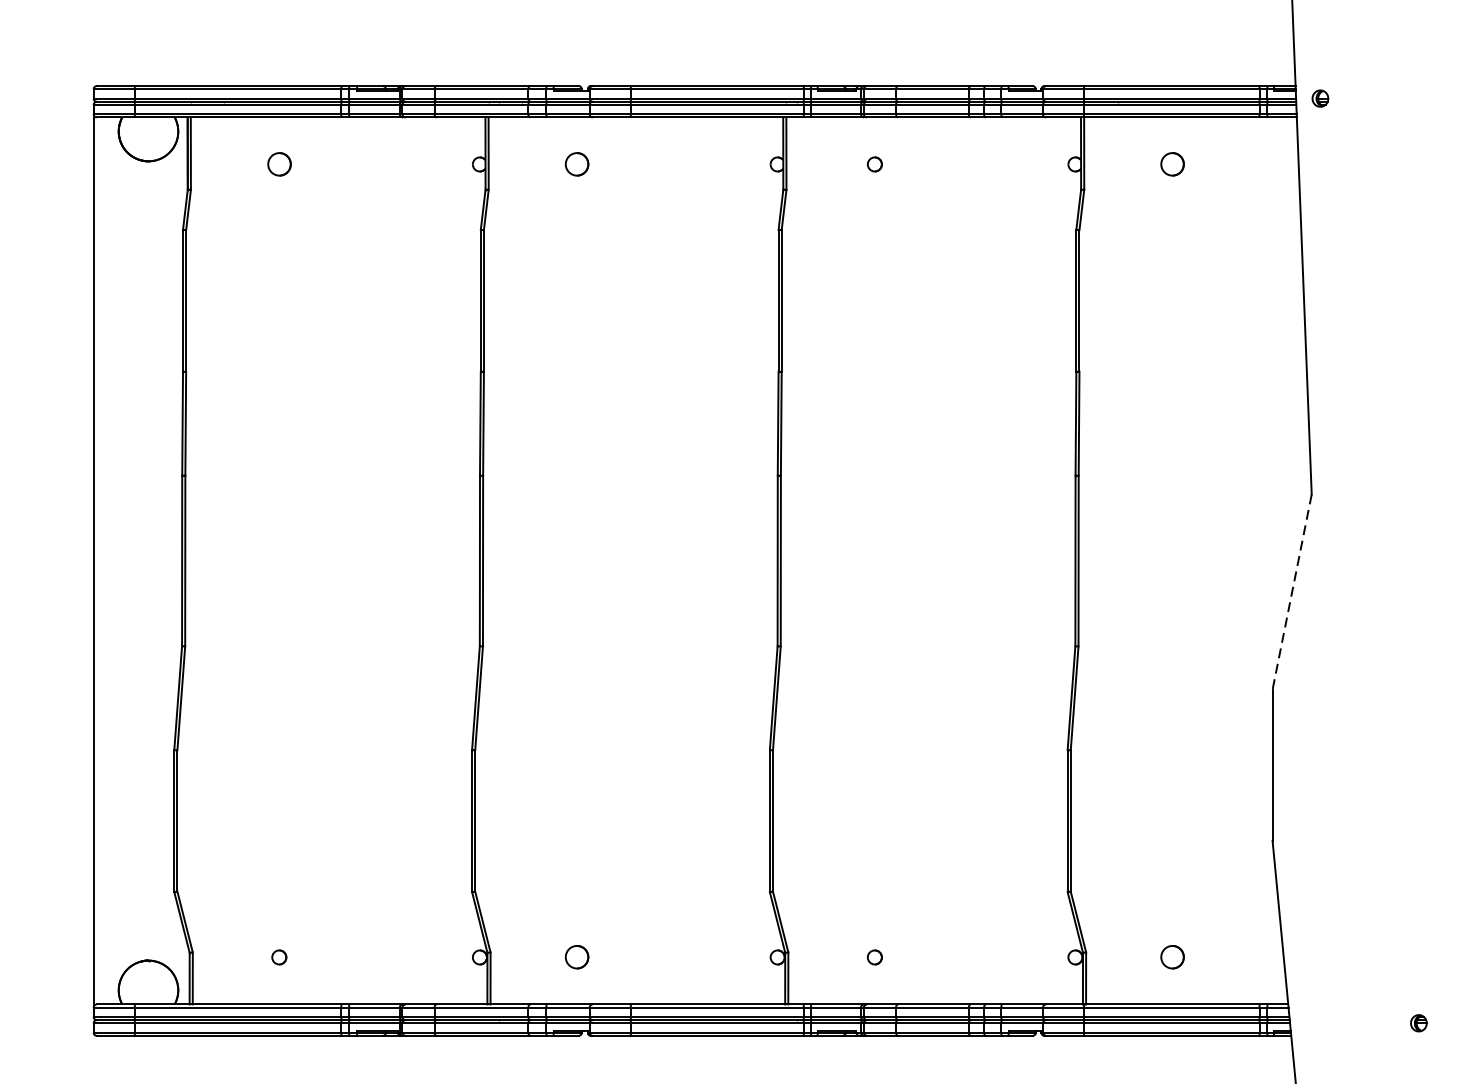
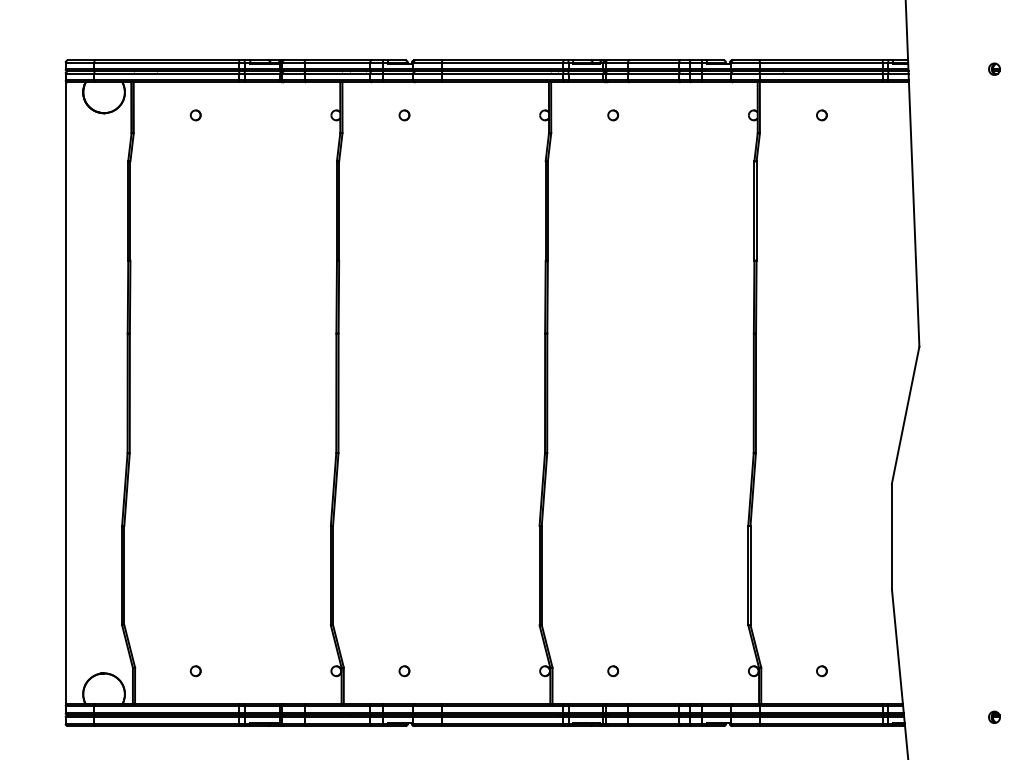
part: (1320, 97) -> (994, 68), moved
part: (278, 164) -> (195, 115), size x0.62
part: (577, 164) -> (404, 115), size x0.62
part: (1172, 164) -> (821, 115), size x0.62
line: (1291, 592) -> (905, 415), dashed -> solid
part: (577, 957) -> (404, 671), size x0.62
part: (1172, 957) -> (821, 671), size x0.62

